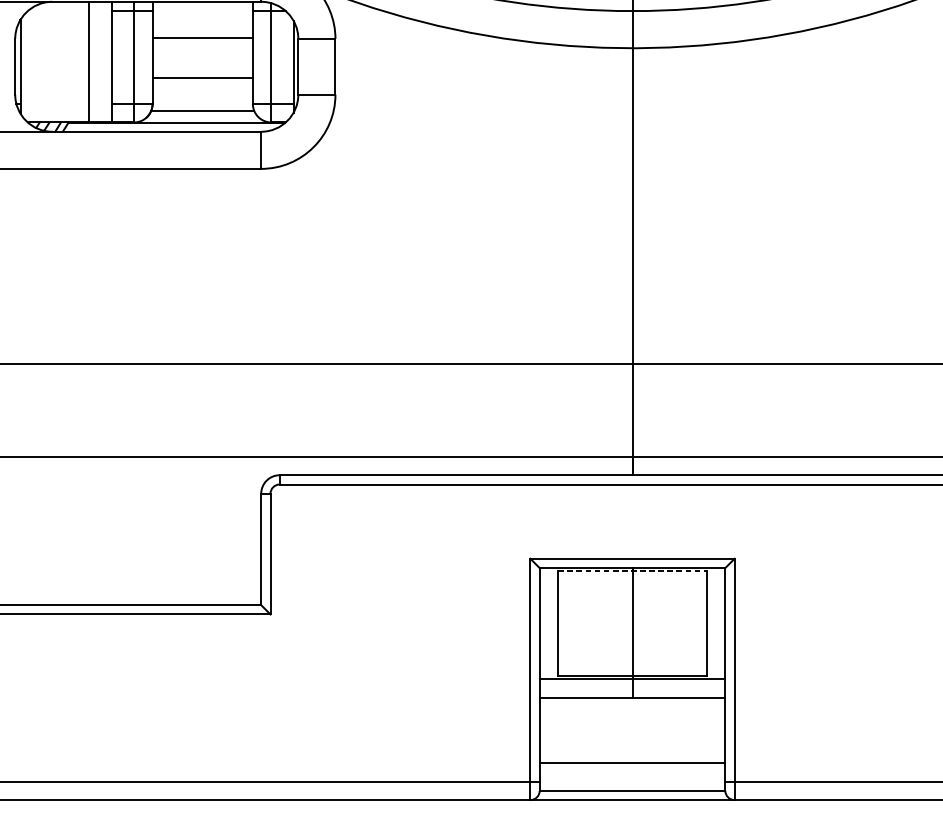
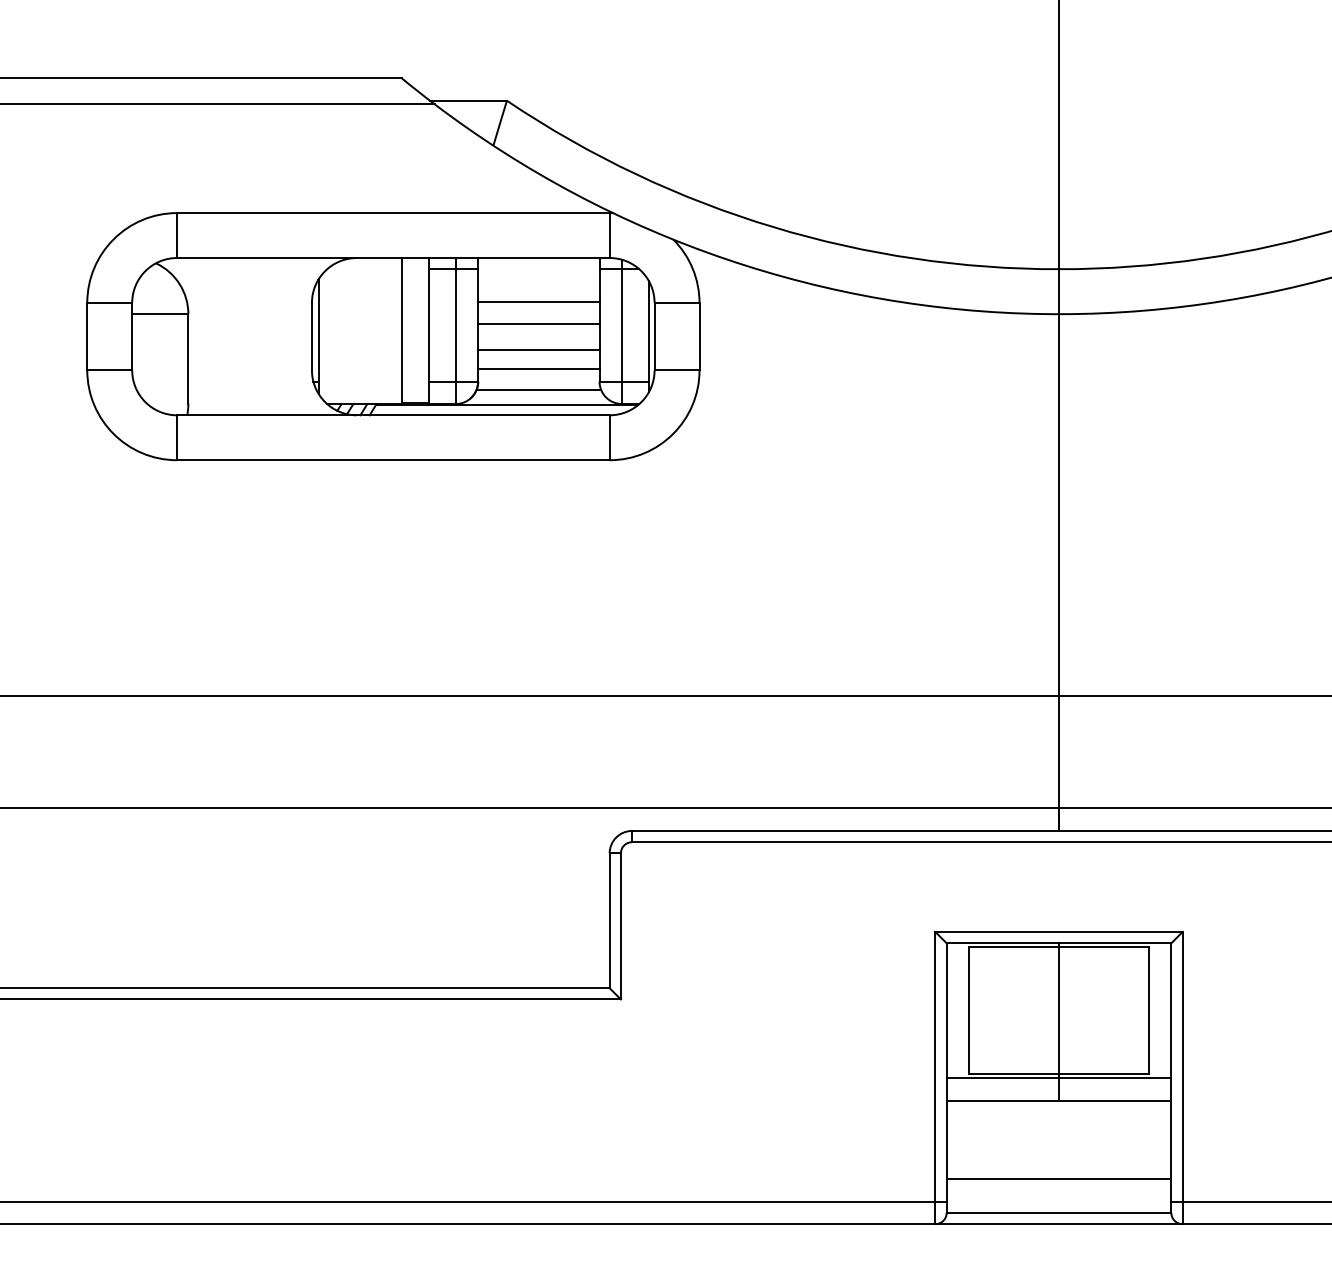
line: (202, 56) -> (538, 324), added
line: (202, 93) -> (538, 368), added
line: (632, 571) -> (1059, 947), dashed -> solid

